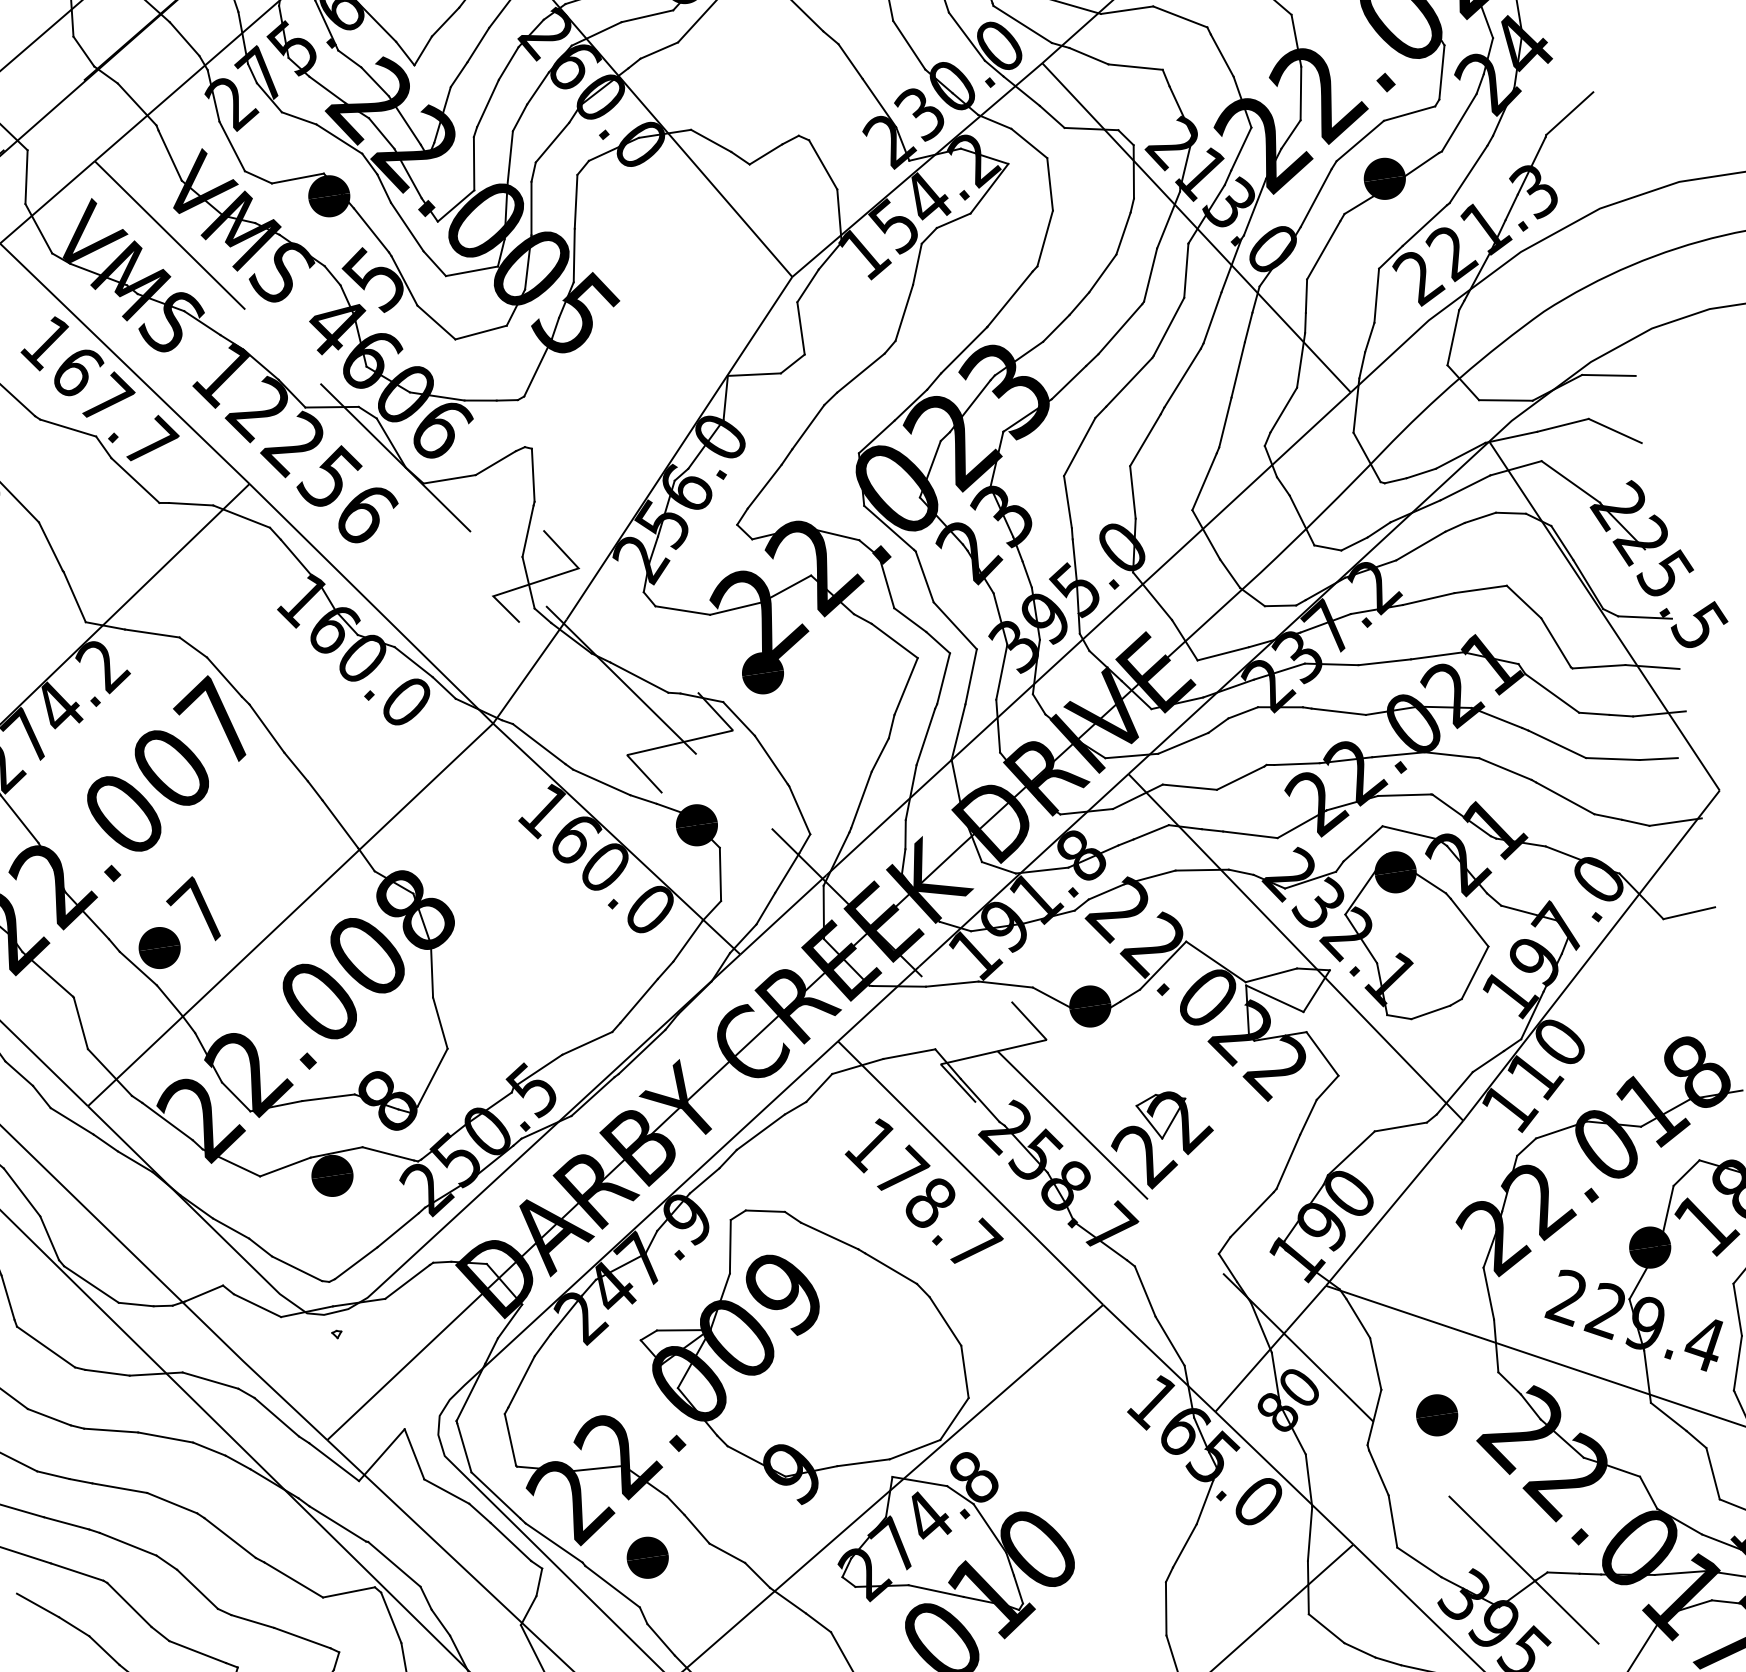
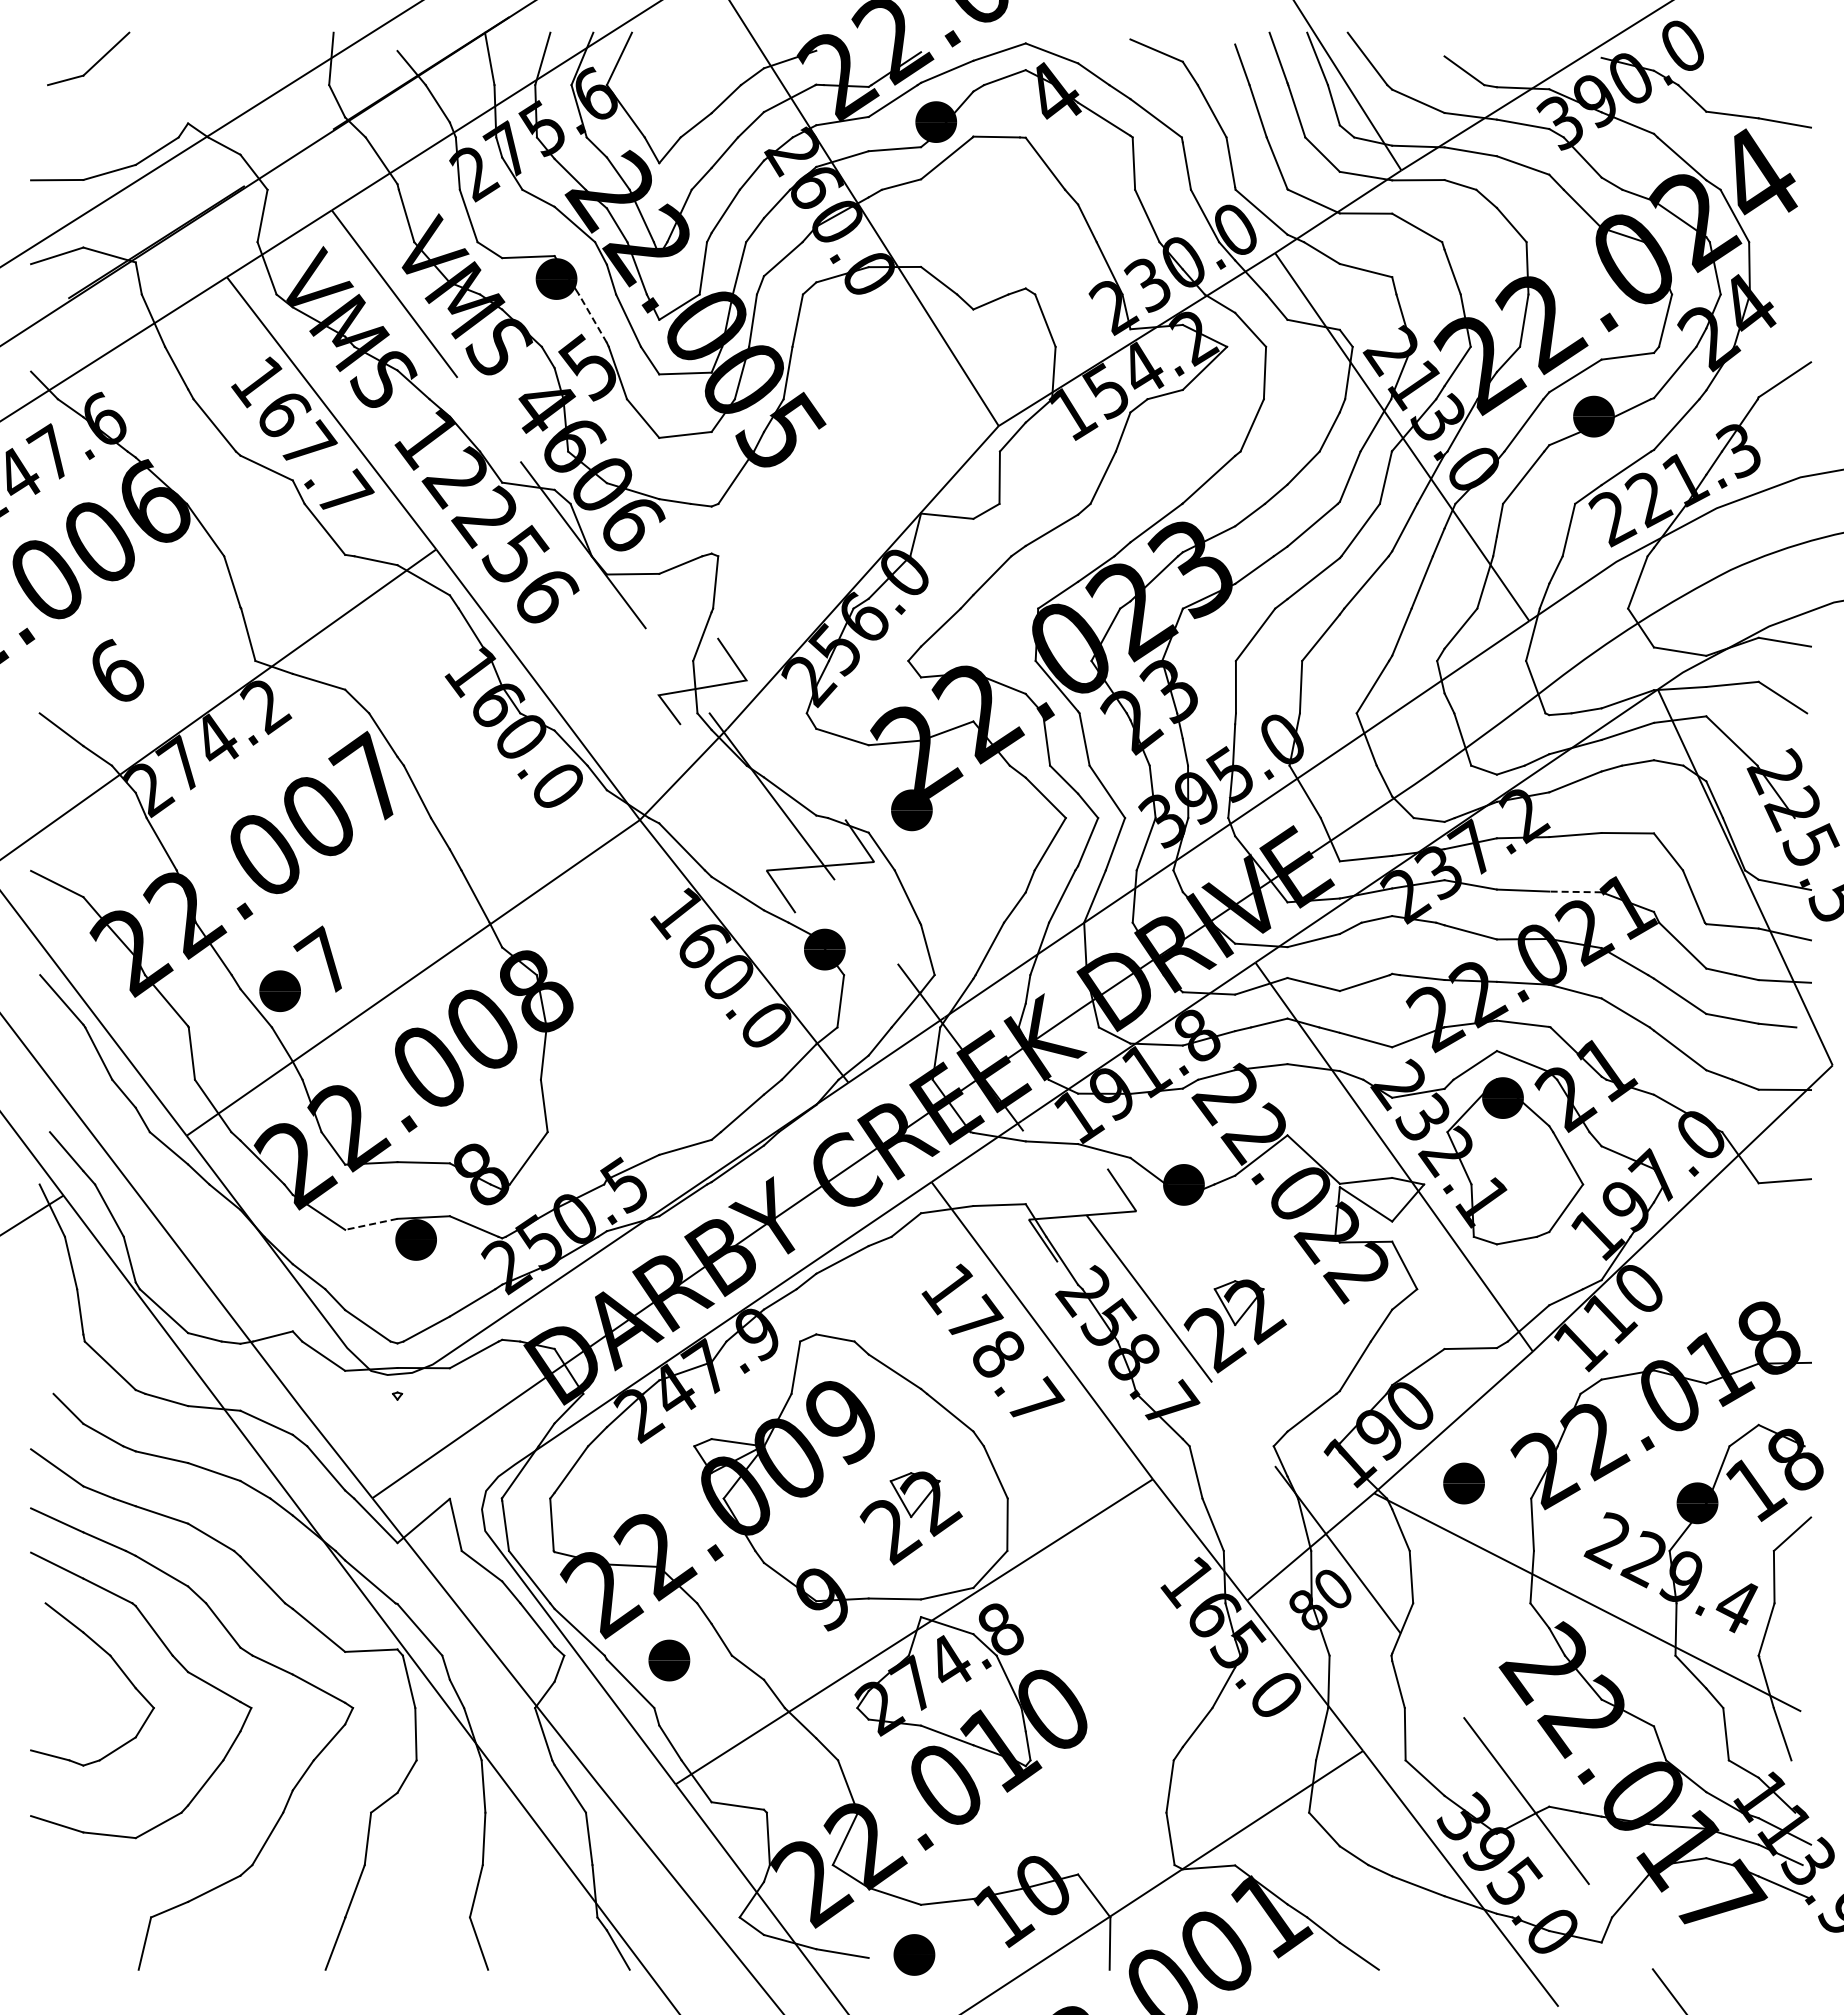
line: (371, 230) -> (592, 318), solid -> dashed
line: (1436, 655) -> (1574, 891), solid -> dashed
line: (285, 1167) -> (371, 1224), solid -> dashed
part: (867, 1380) -> (910, 1518), added
text: (1436, 1415) -> (1463, 1483), moved

